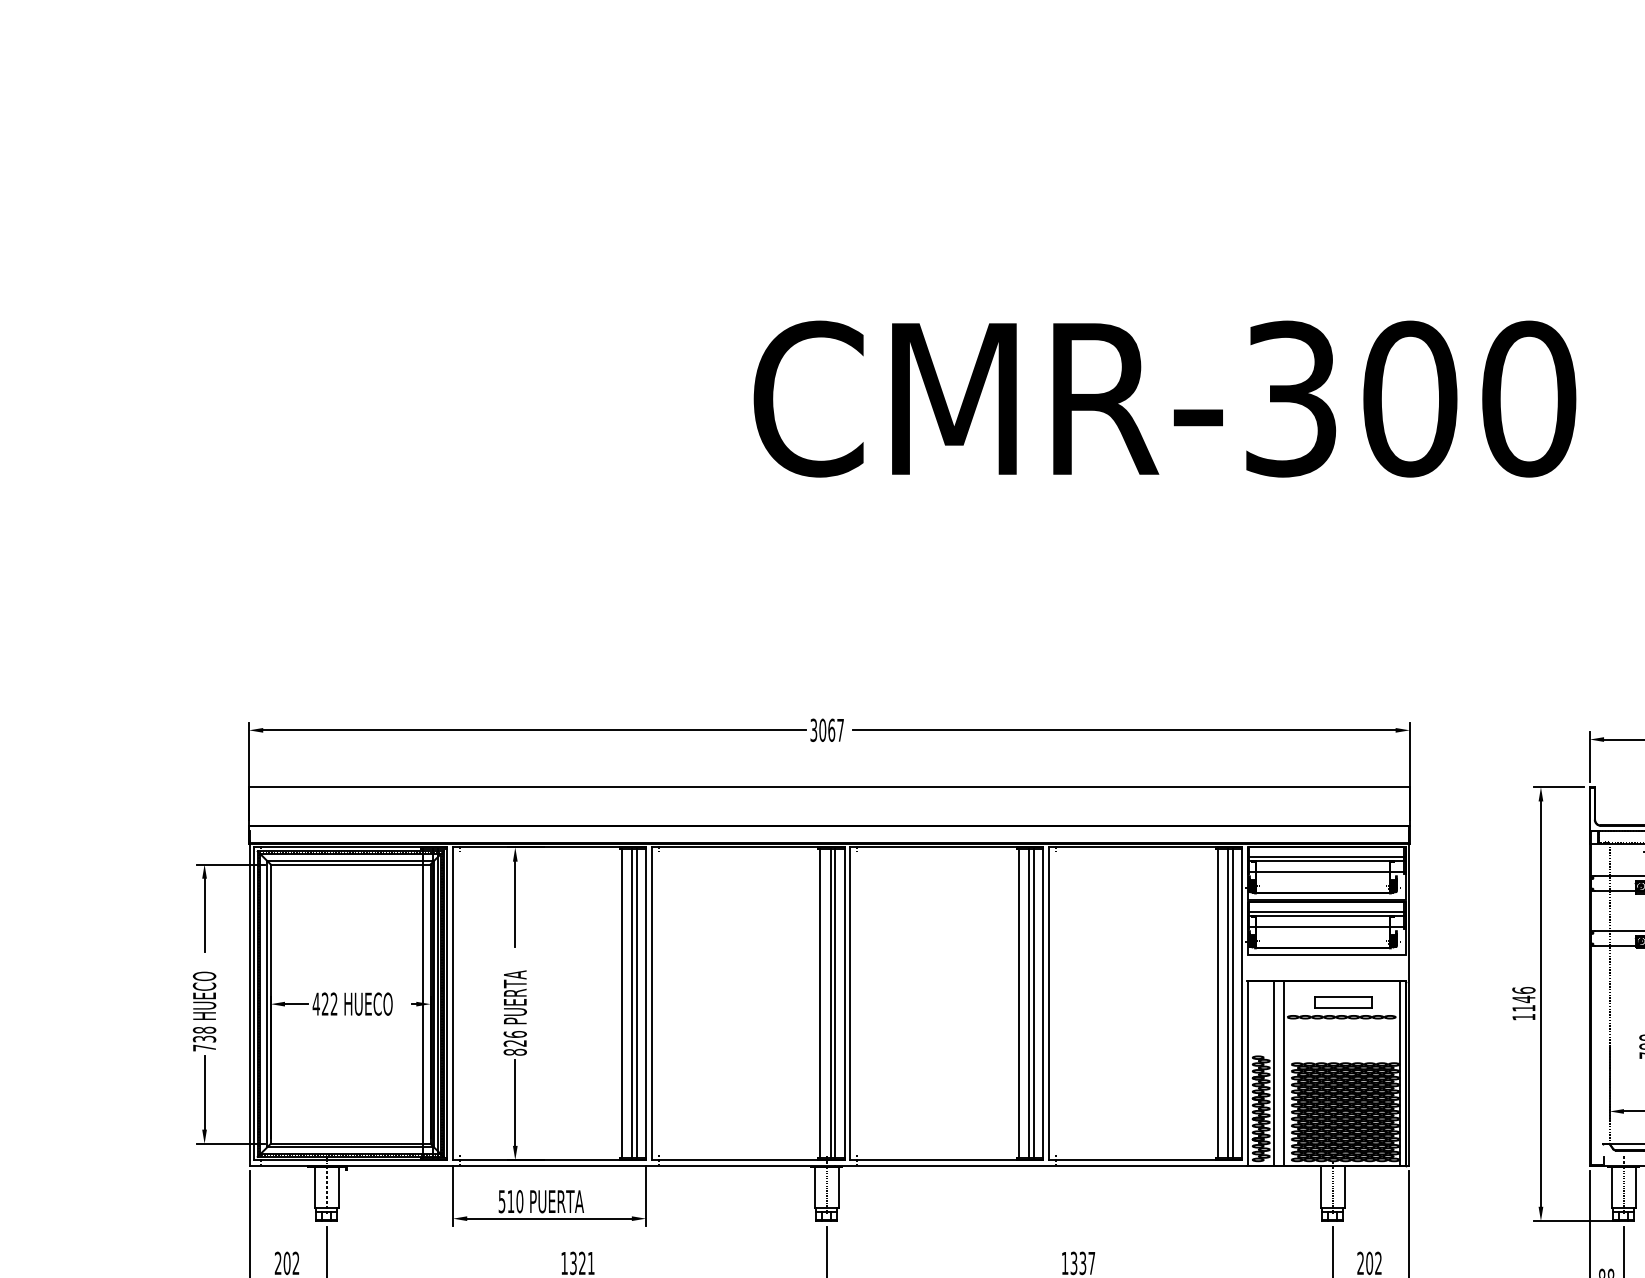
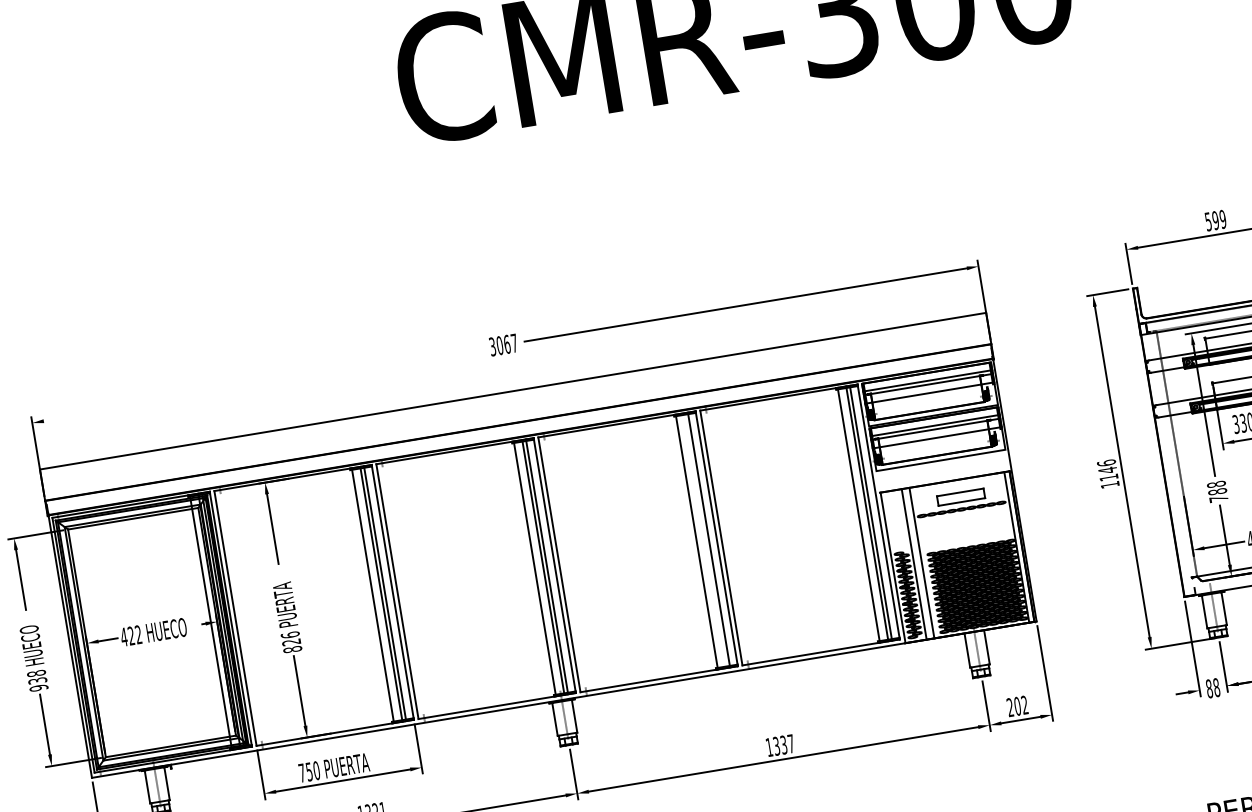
line: (534, 730) -> (265, 384), removed
line: (1029, 1003) -> (705, 540), removed
text: (204, 1047) -> (38, 687), 738 -> 938
text: (506, 1201) -> (305, 772), 510 -> 750

